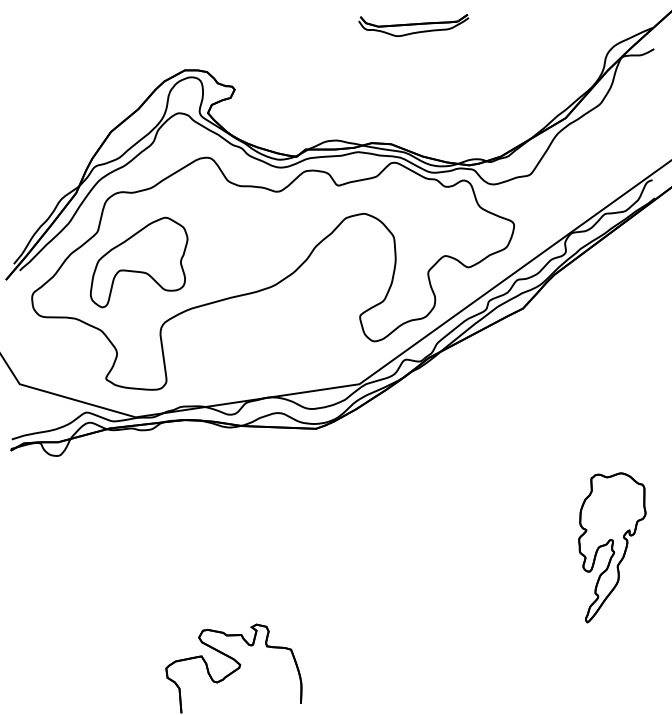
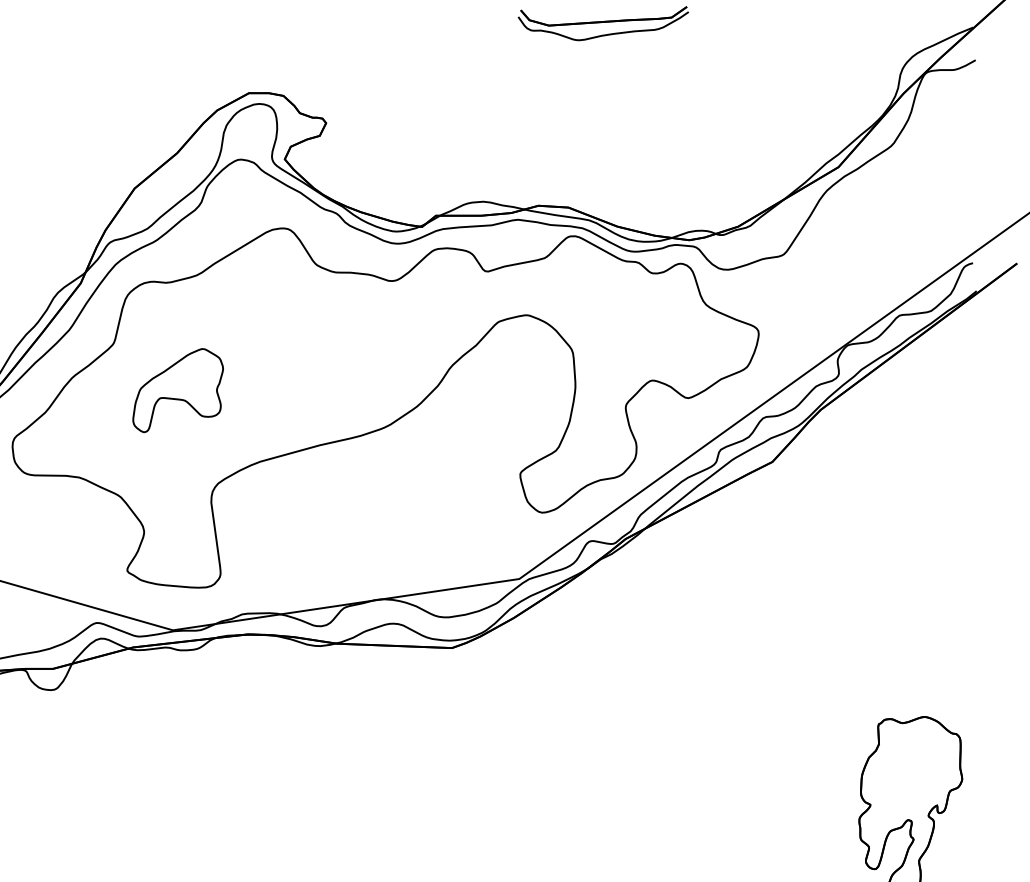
part: (138, 262) -> (177, 390), size x0.6

